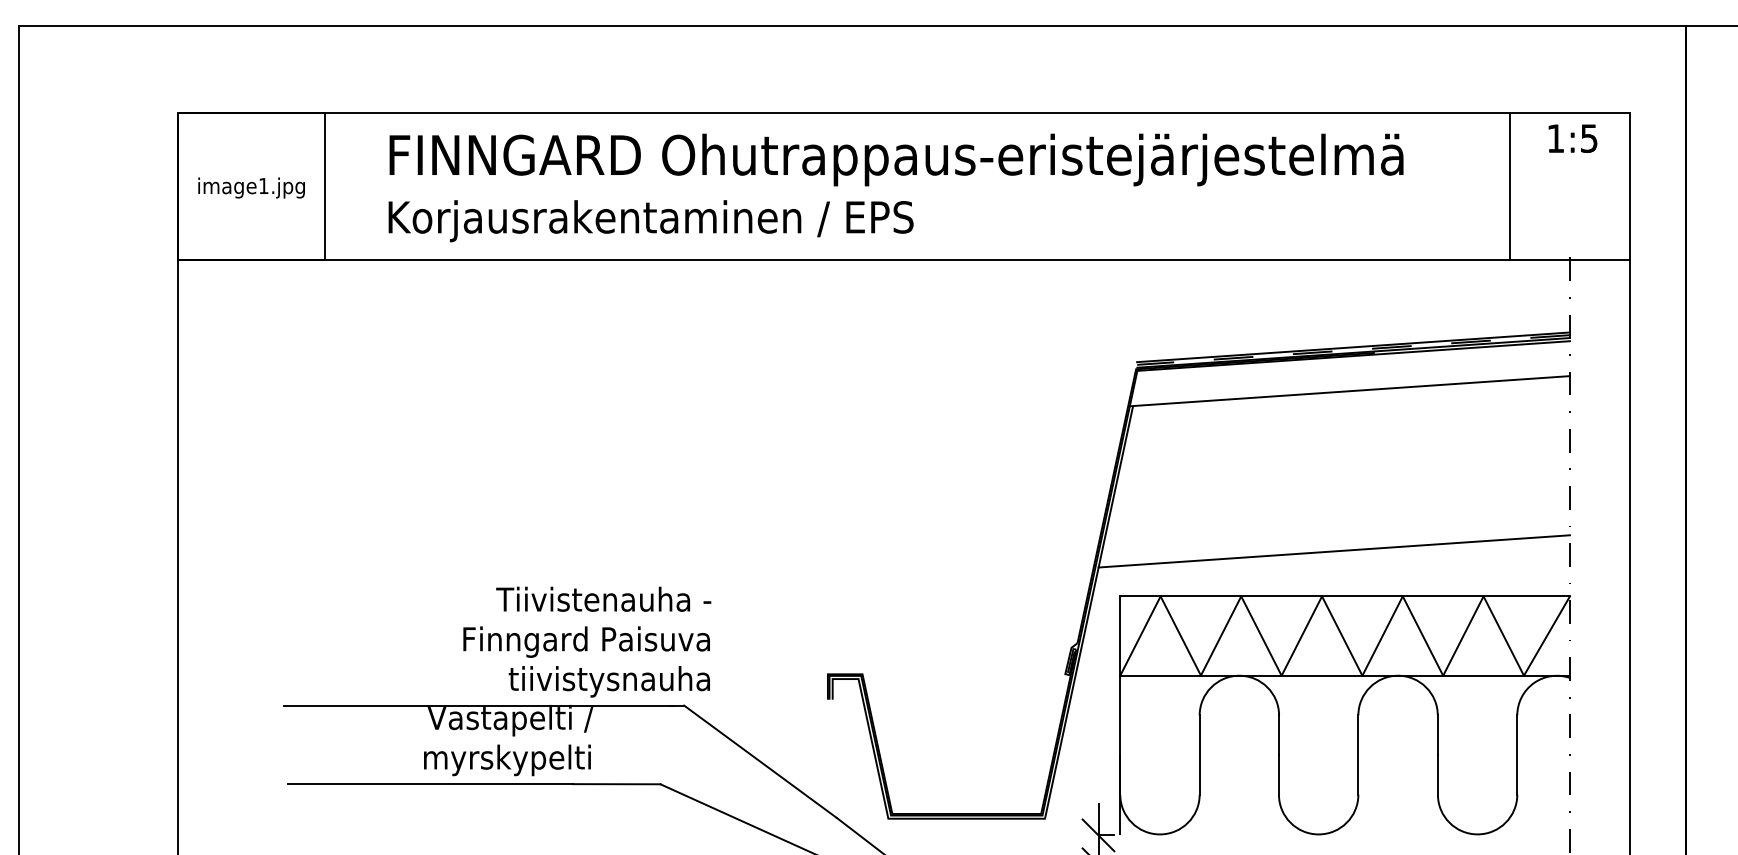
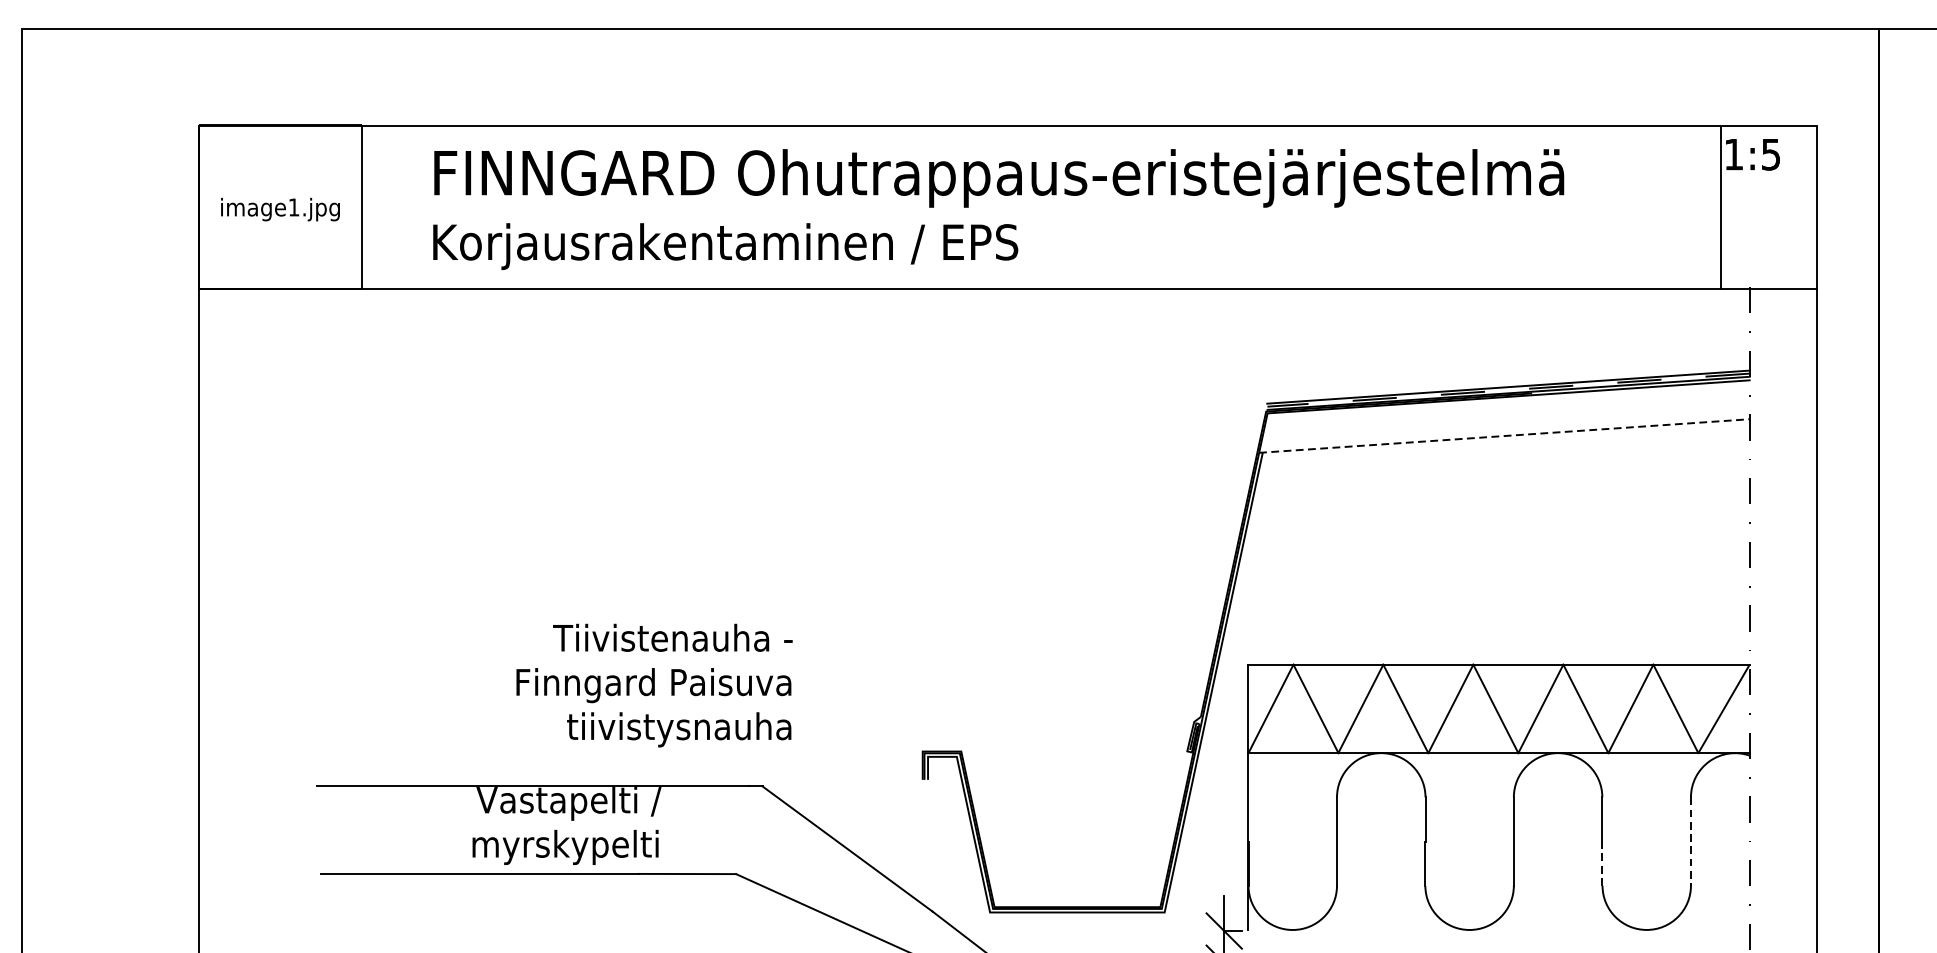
line: (1510, 186) -> (1721, 207), moved
line: (1349, 391) -> (1503, 436), solid -> dashed
line: (1333, 551) -> (1486, 614), removed
text: (587, 641) -> (654, 684), moved
line: (1517, 755) -> (1691, 842), solid -> dashed
line: (1437, 774) -> (1602, 863), solid -> dashed

